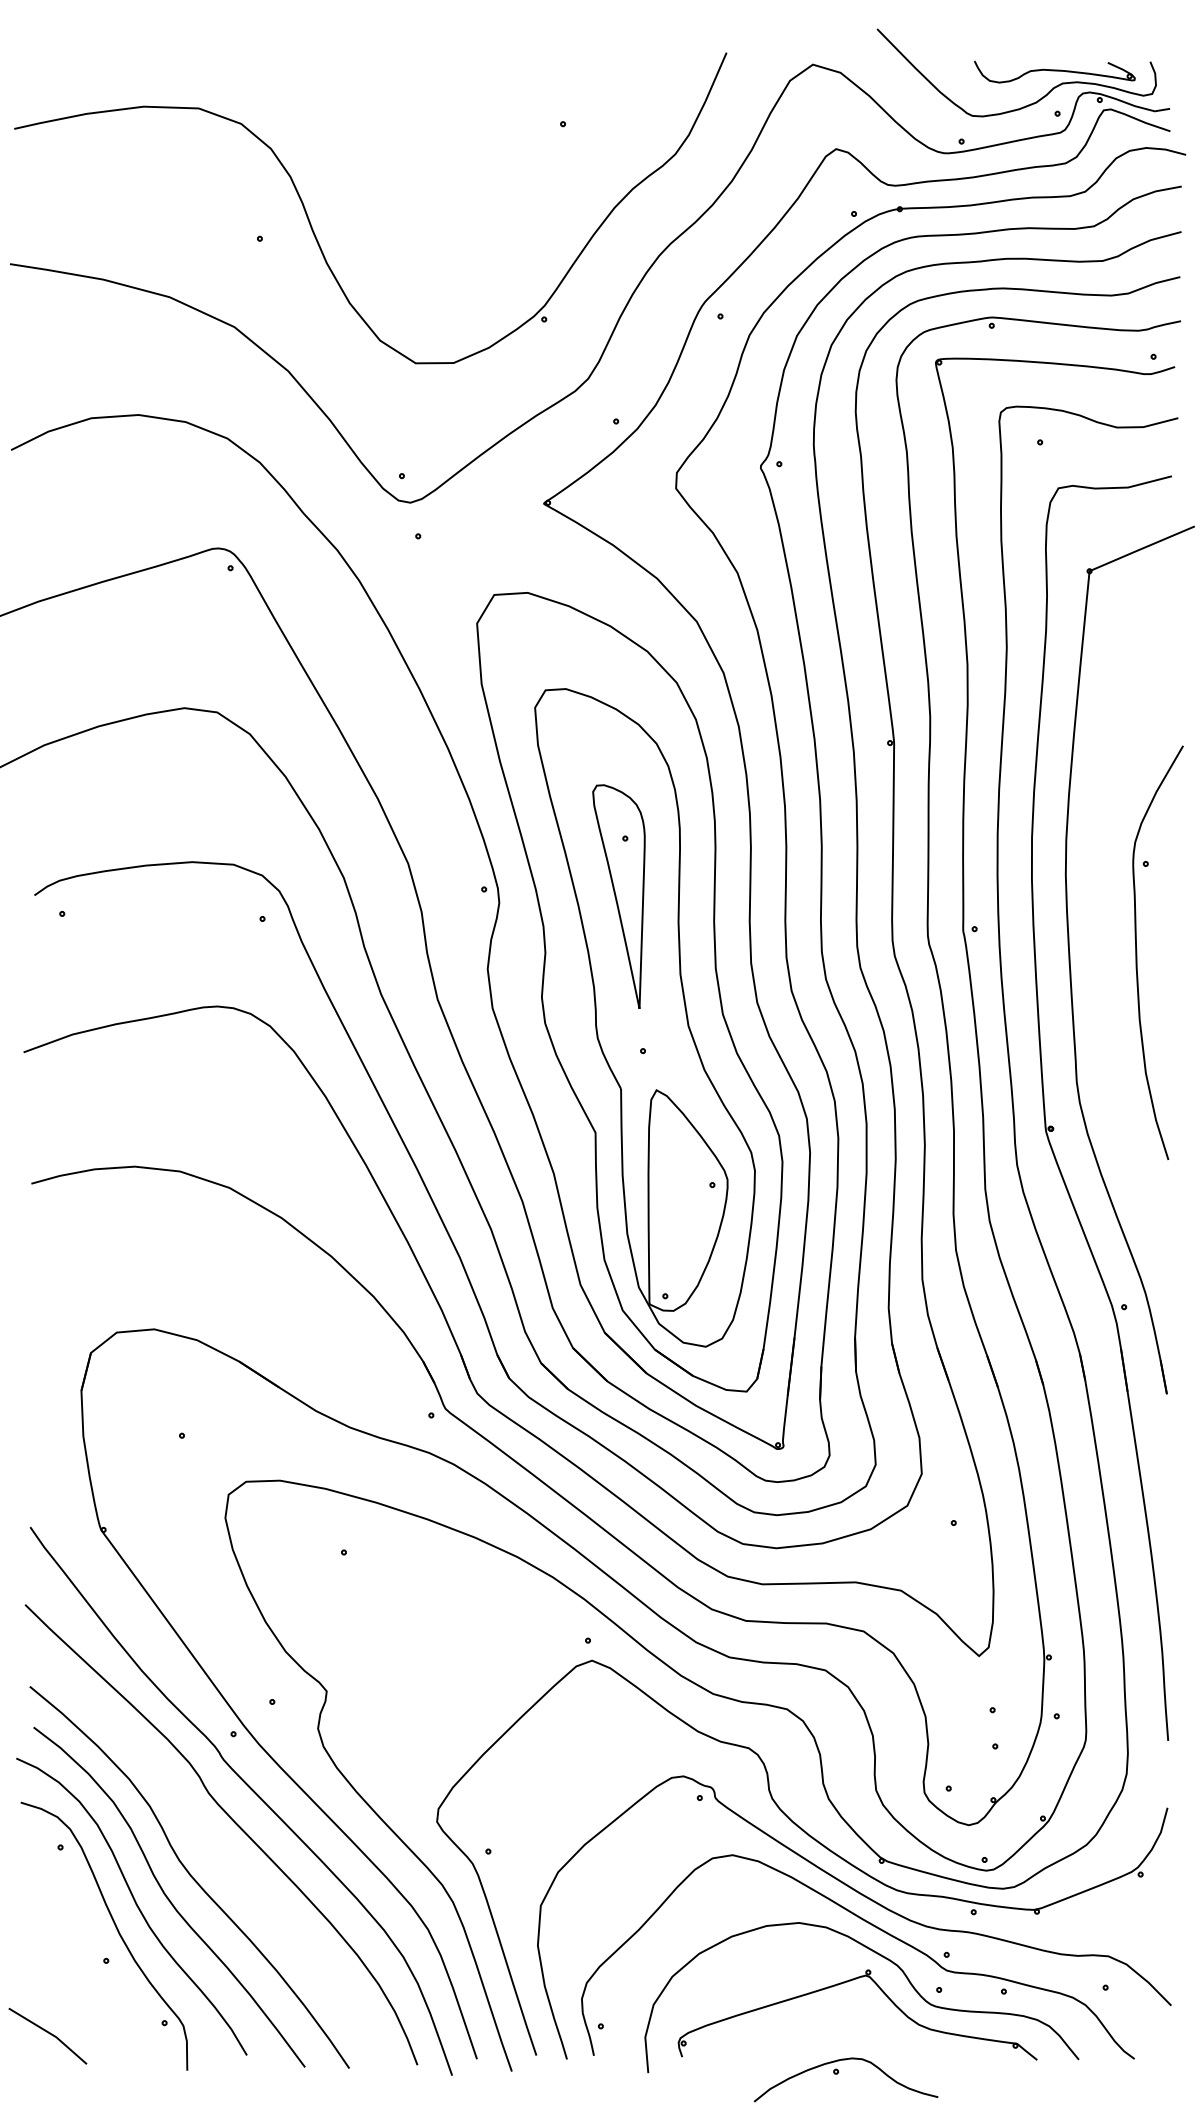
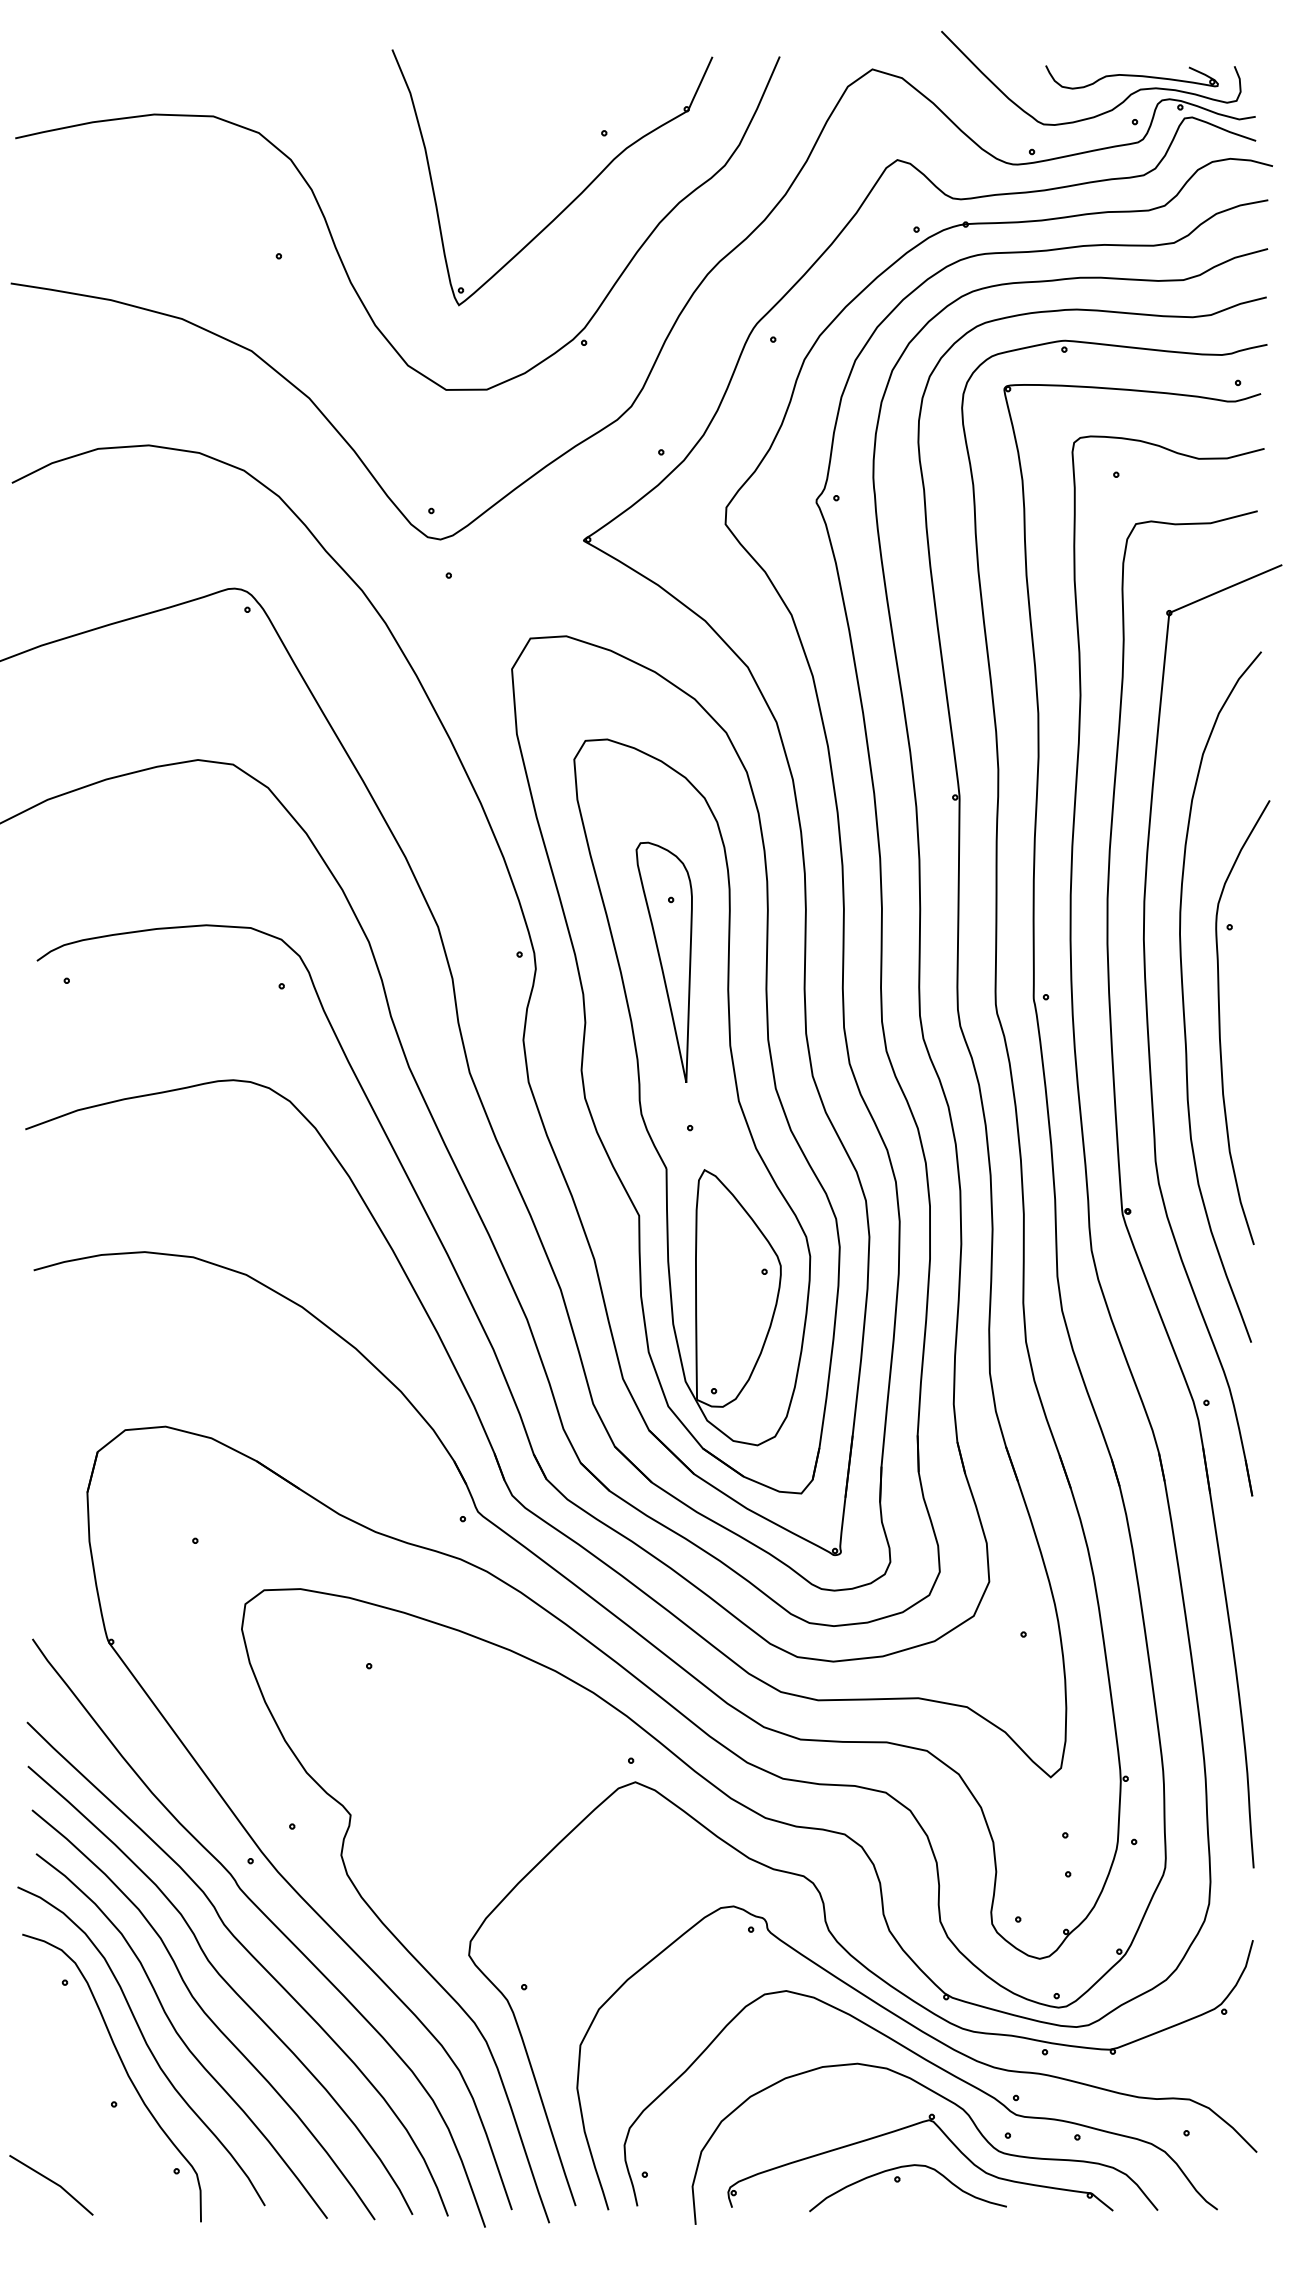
part: (534, 185) -> (573, 199), added
curve: (1103, 929) -> (1184, 997), added
curve: (210, 1848) -> (225, 1983), added
part: (839, 2072) -> (900, 2180), moved

